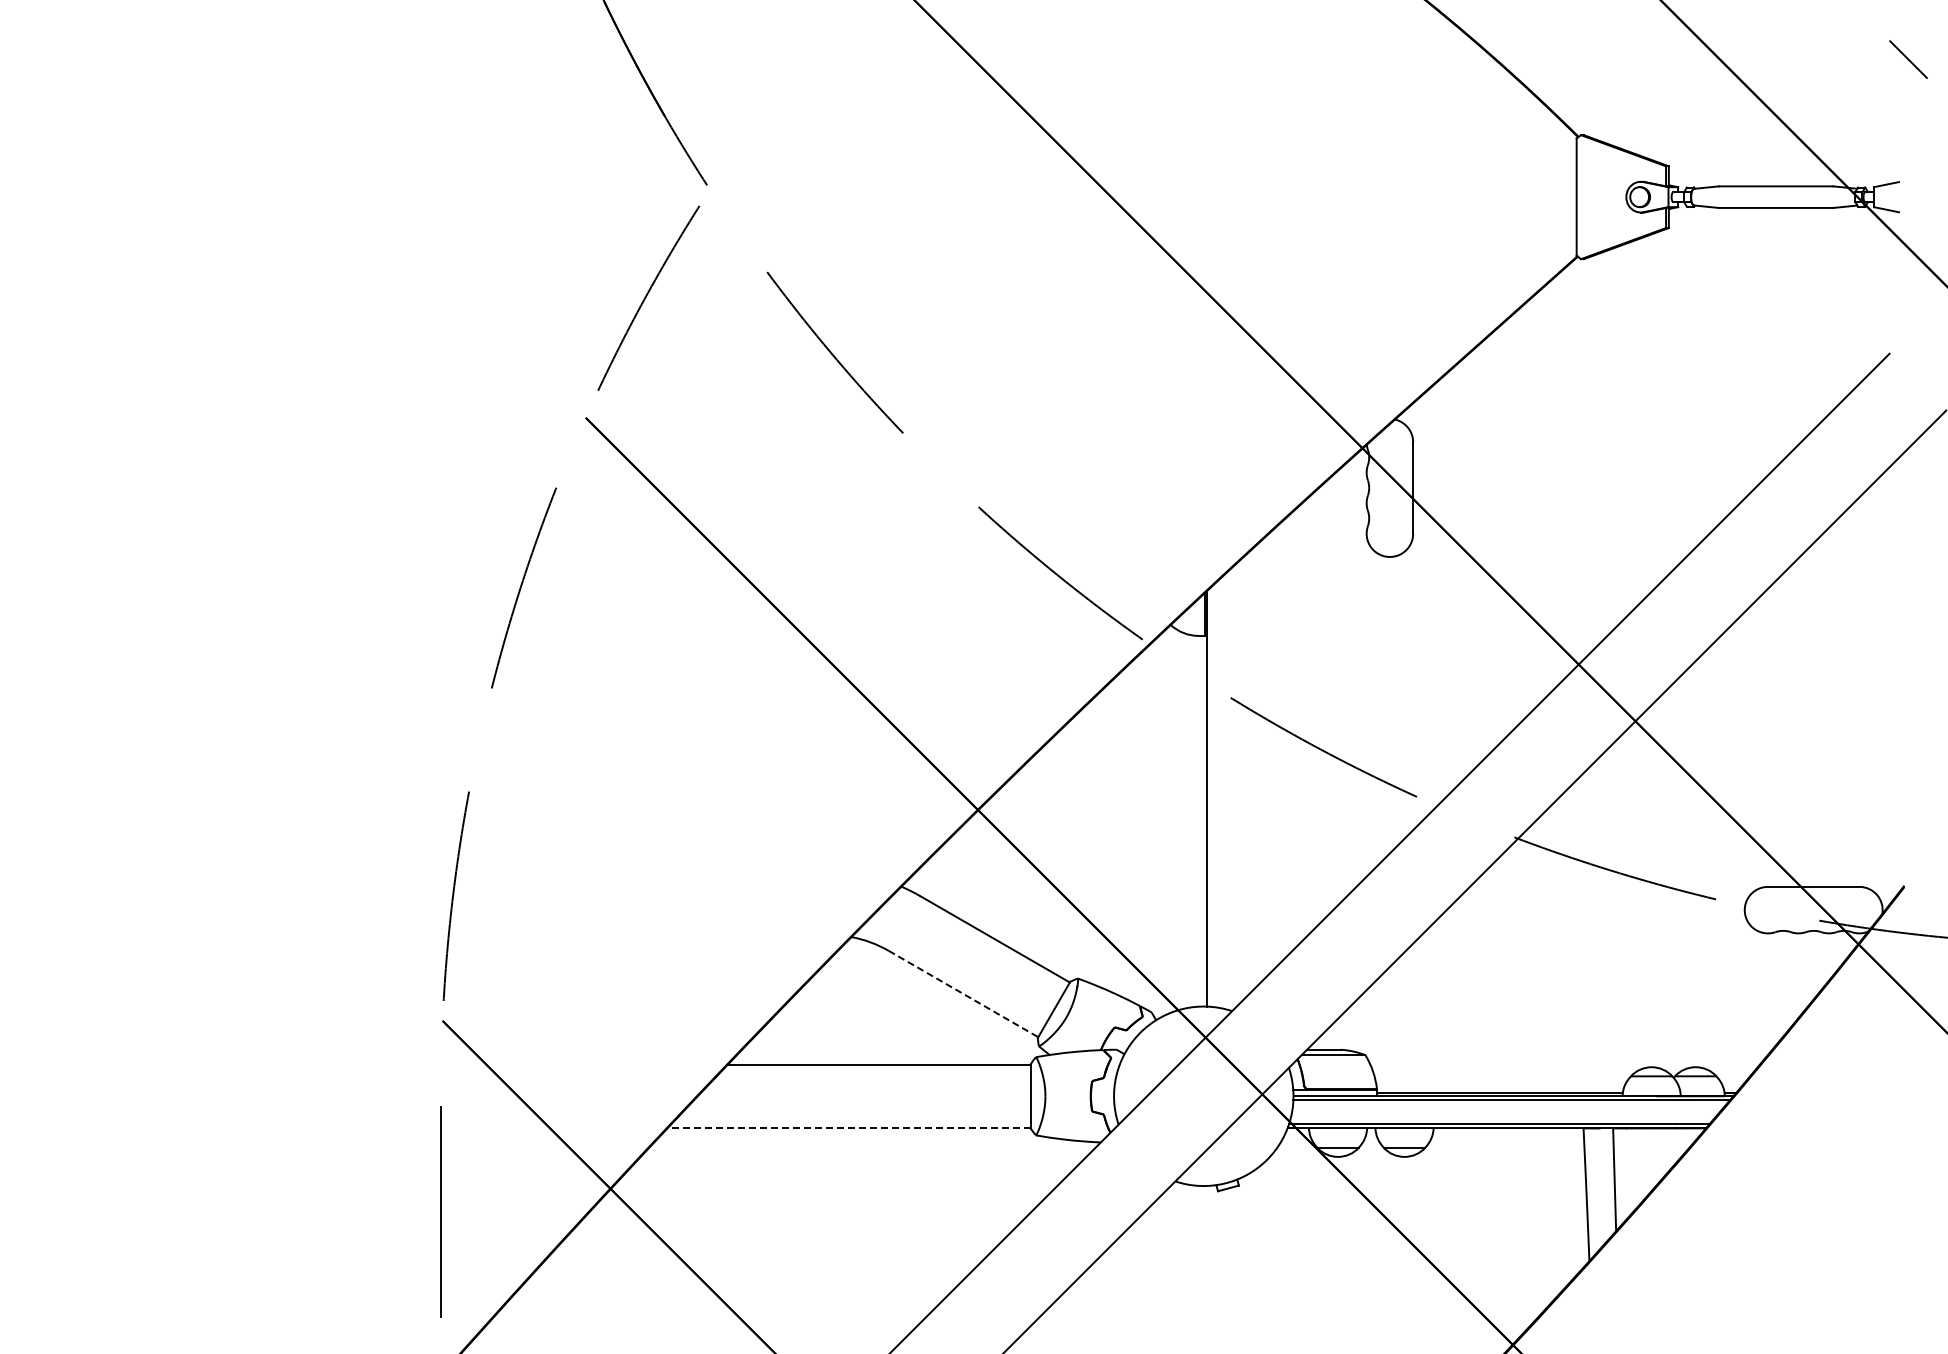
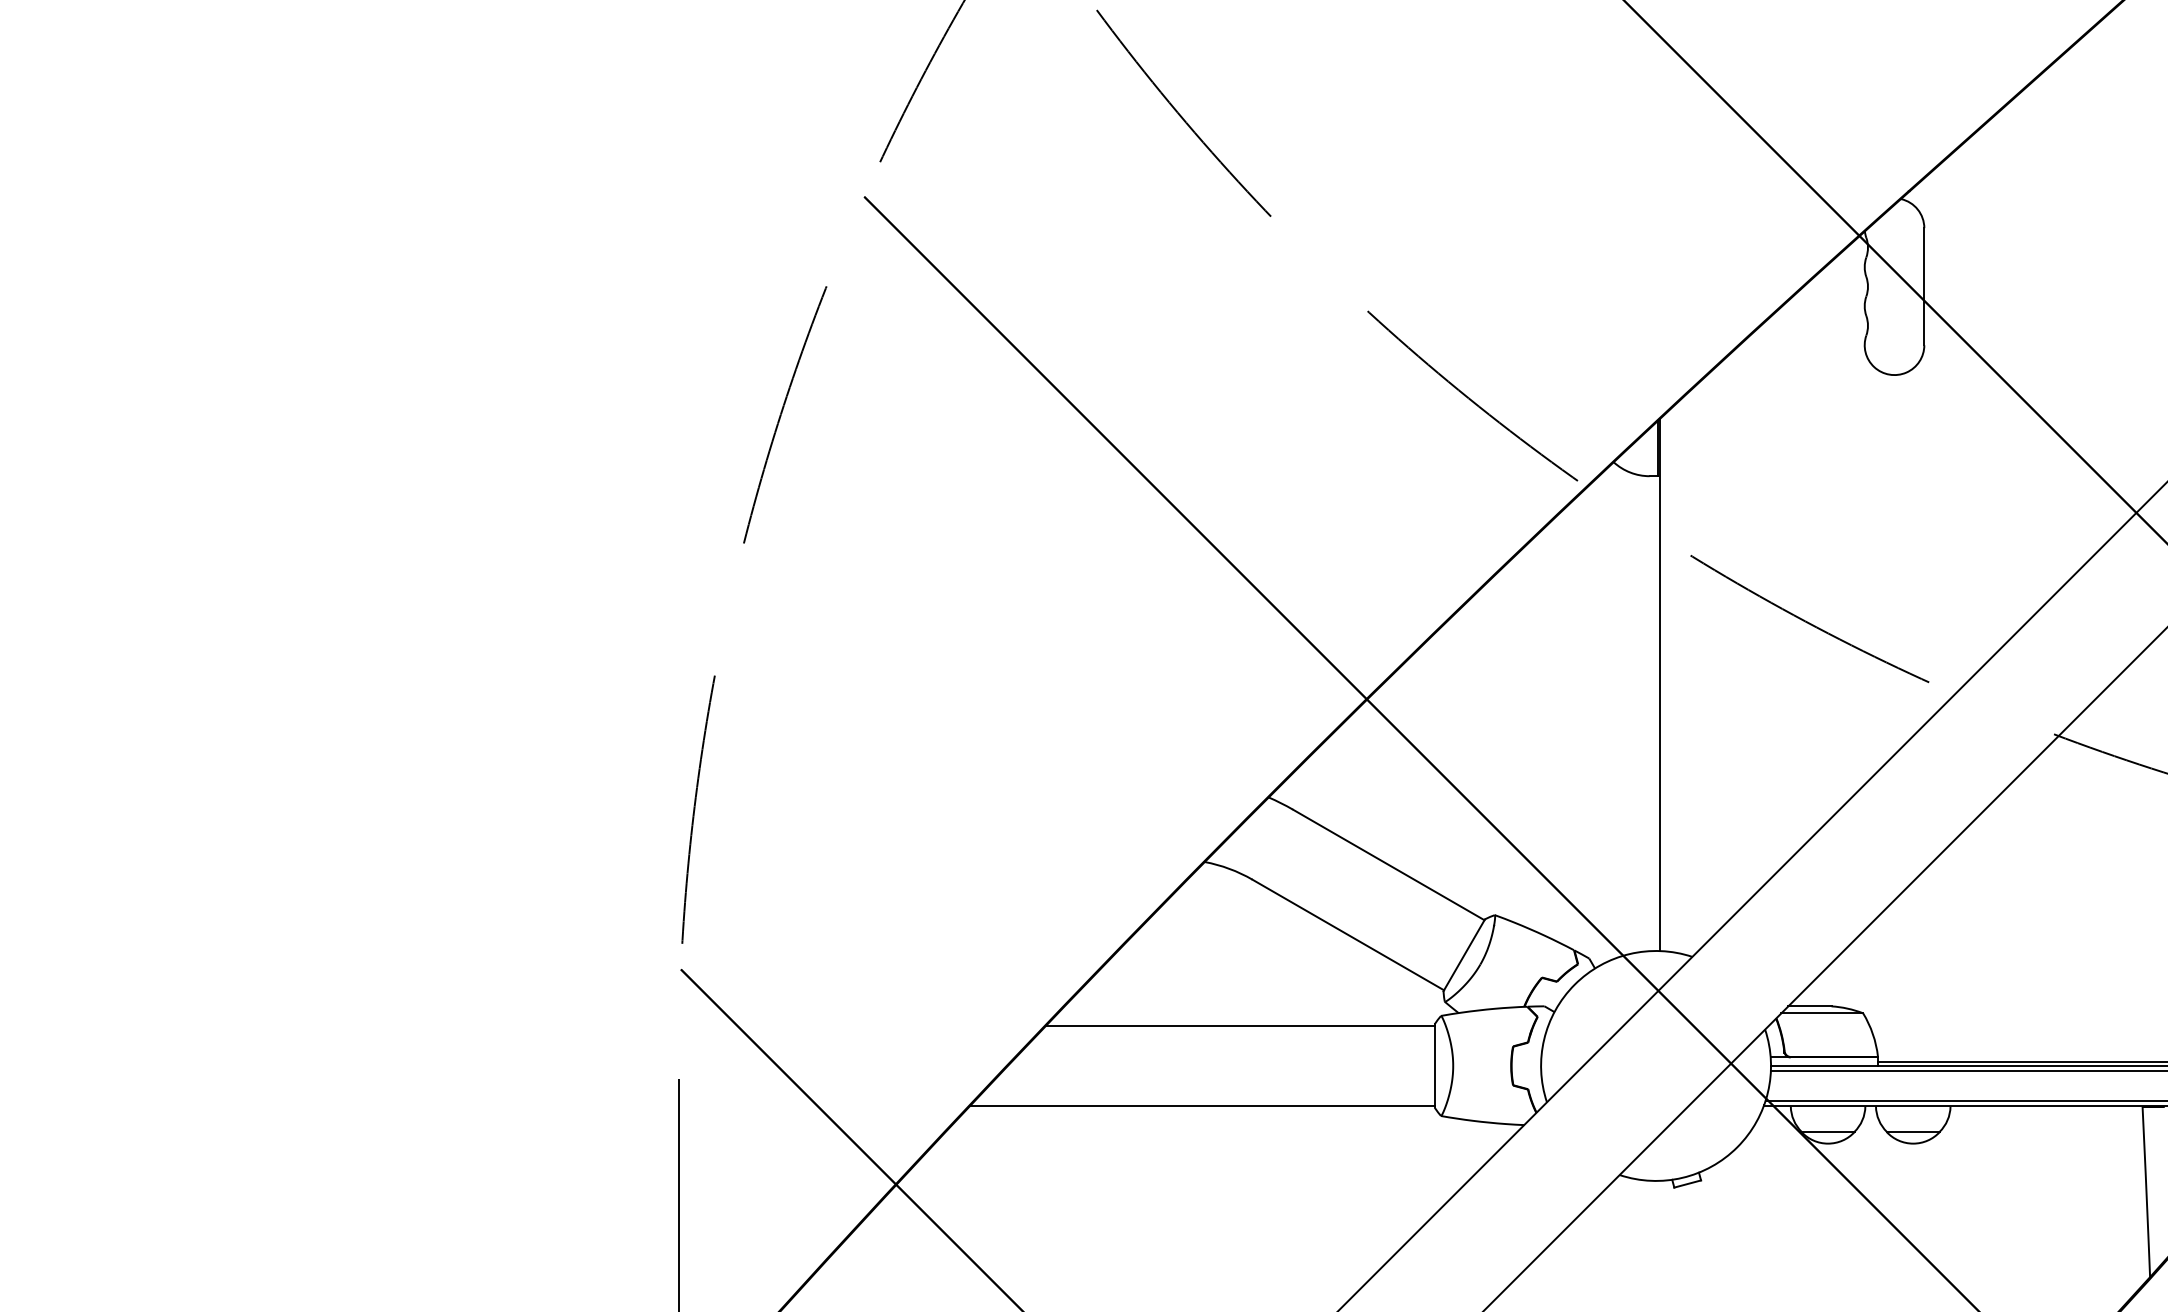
line: (963, 994) -> (1348, 935), dashed -> solid
line: (848, 1127) -> (1200, 1105), dashed -> solid

